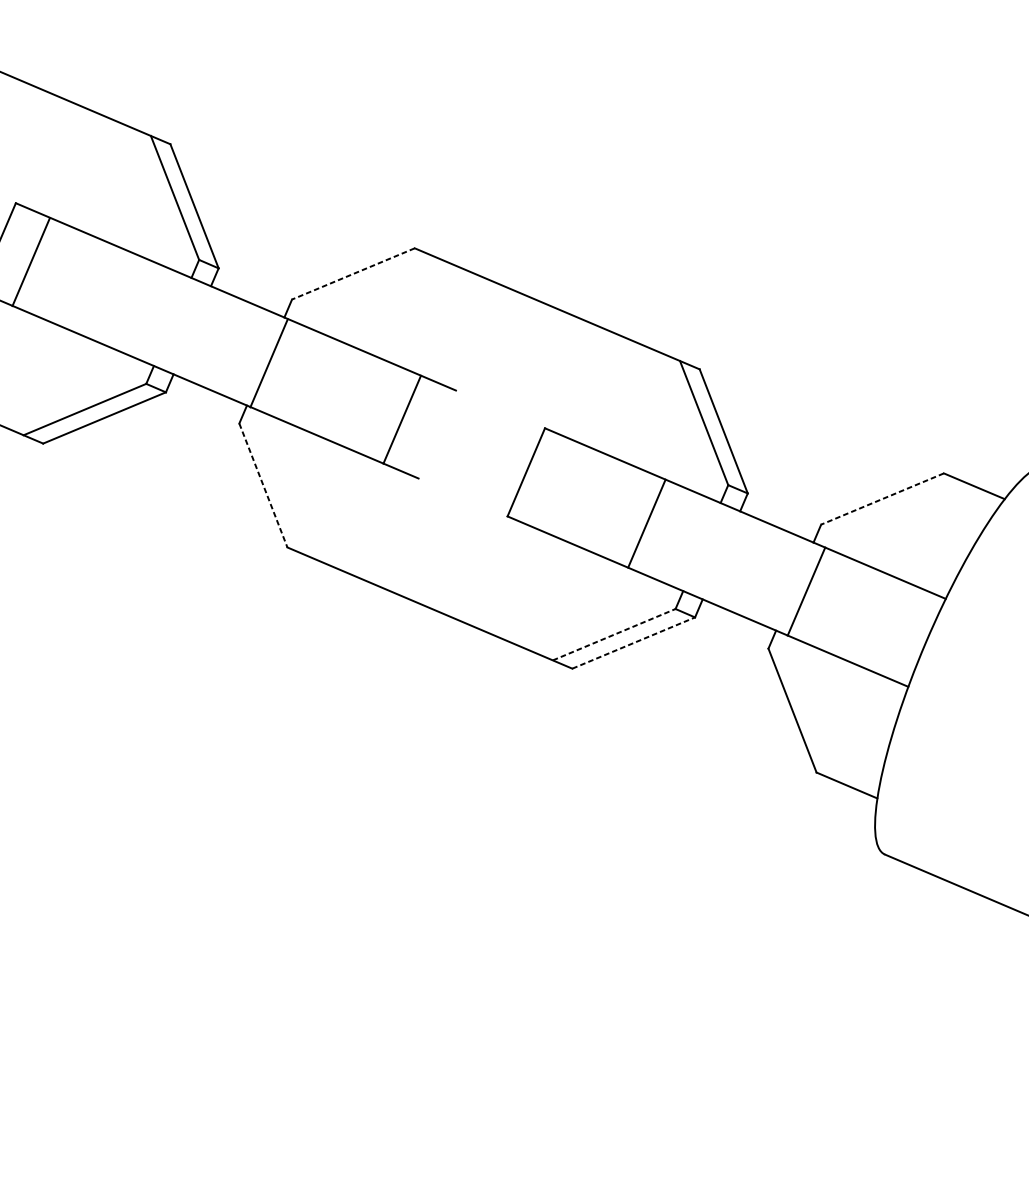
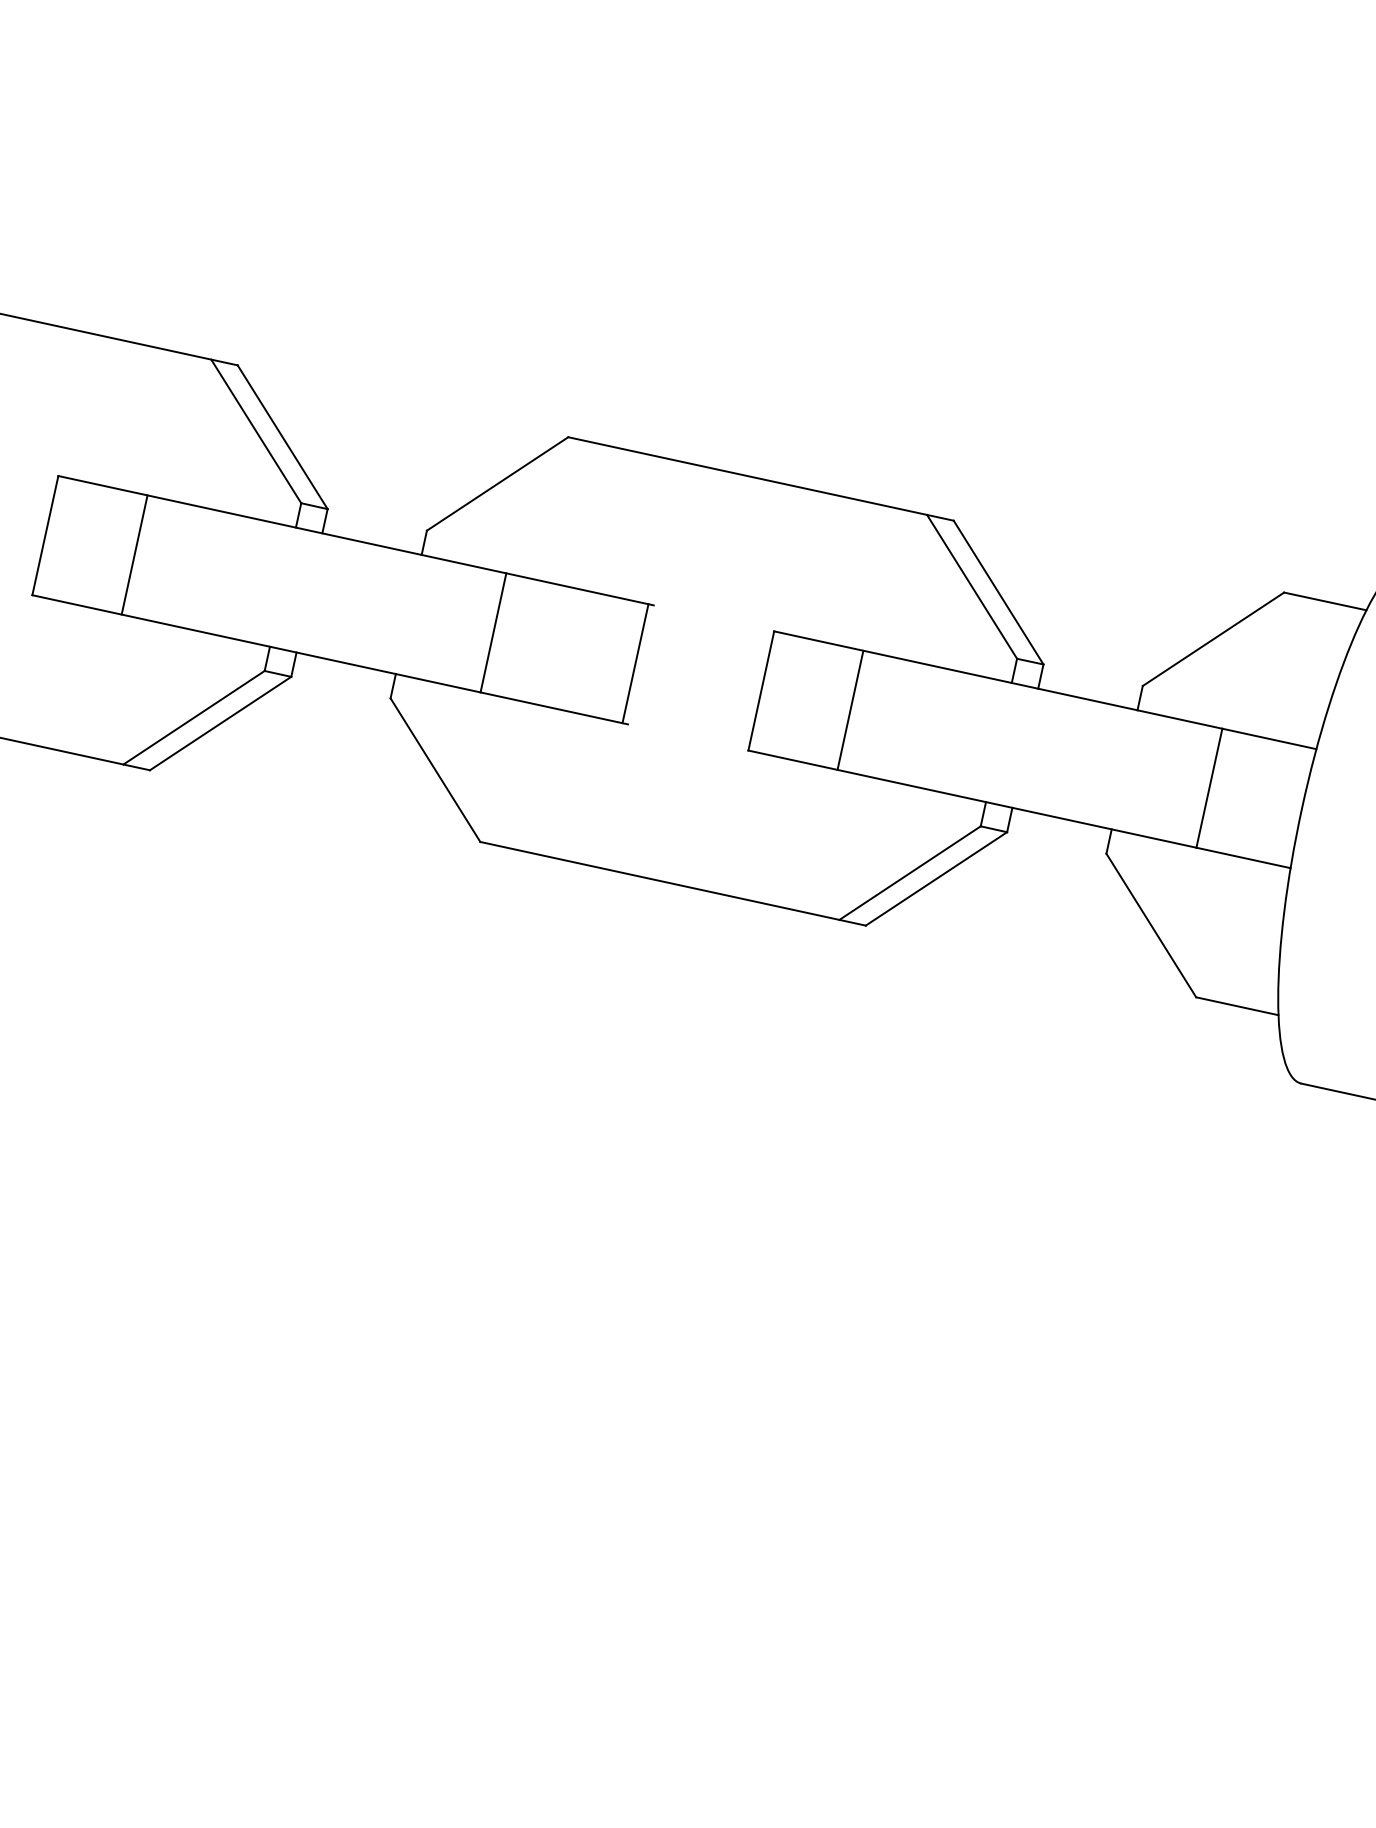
line: (31, 261) -> (134, 554), moved
line: (353, 273) -> (497, 483), dashed -> solid
line: (269, 363) -> (493, 632), moved
line: (402, 419) -> (635, 663), moved
line: (263, 485) -> (435, 770), dashed -> solid
line: (882, 499) -> (1213, 639), dashed -> solid
line: (647, 522) -> (850, 709), moved
line: (806, 591) -> (1209, 787), moved
line: (614, 635) -> (910, 873), dashed -> solid
line: (633, 642) -> (936, 878), dashed -> solid

